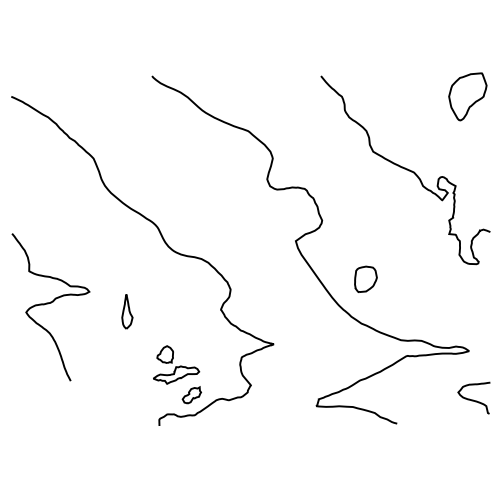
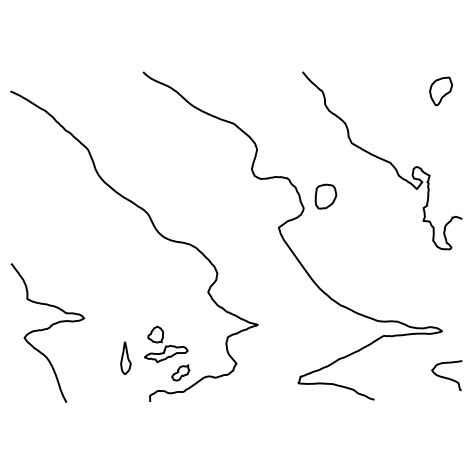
part: (467, 96) -> (440, 91), size x0.62
part: (365, 279) -> (325, 196), moved
curve: (48, 304) -> (45, 330), moved
part: (126, 310) -> (125, 357), moved

